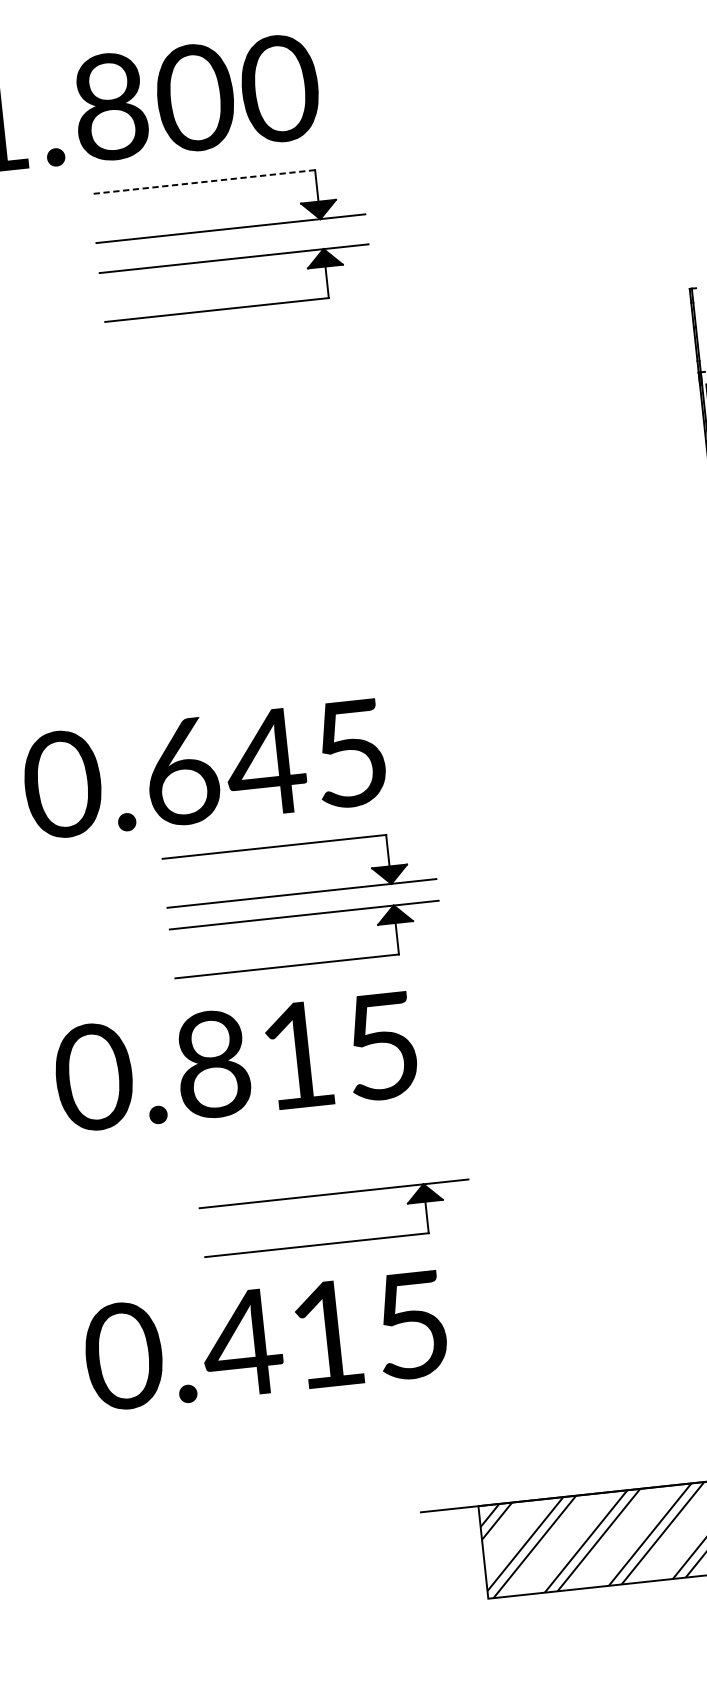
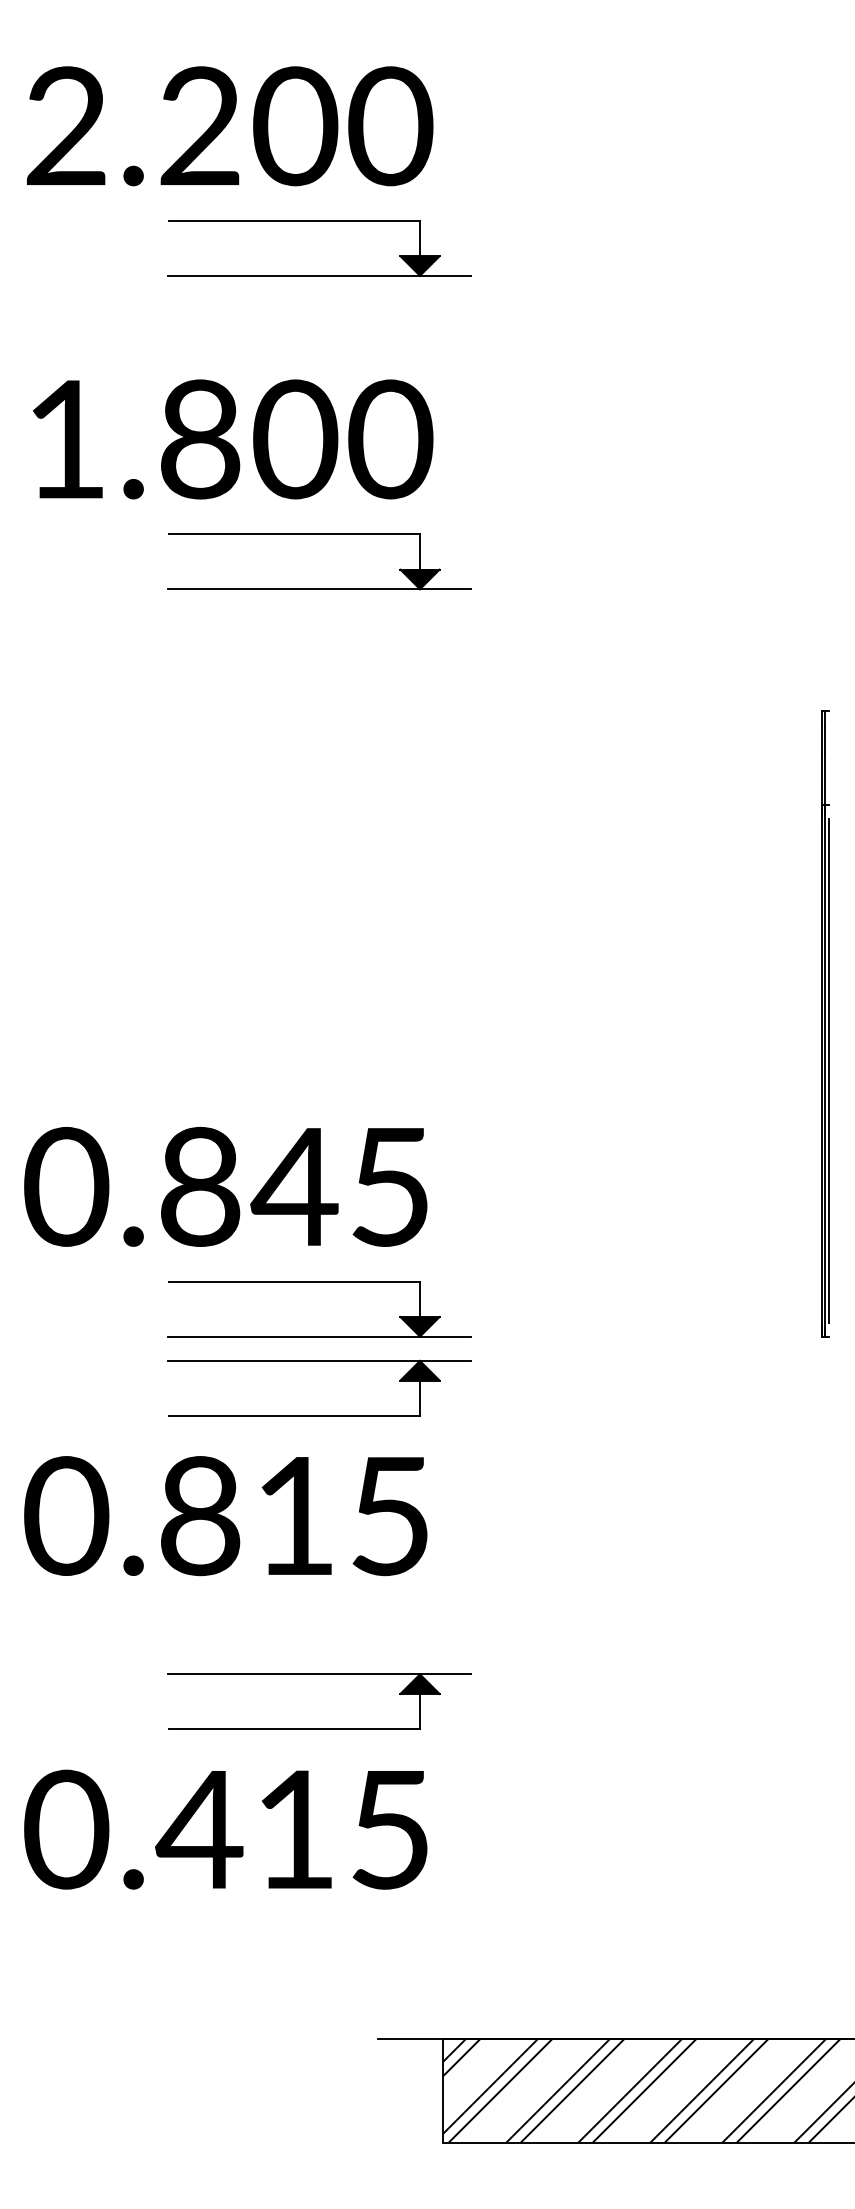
line: (203, 182) -> (294, 534), dashed -> solid
part: (234, 259) -> (319, 623), removed
text: (181, 771) -> (200, 1186), 0.645 -> 0.845

